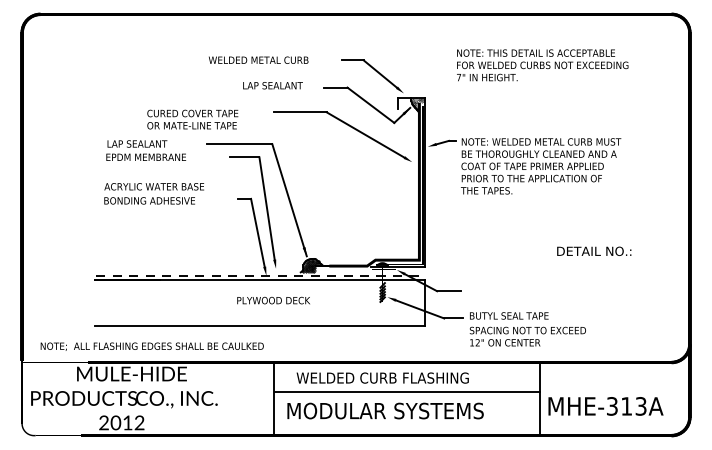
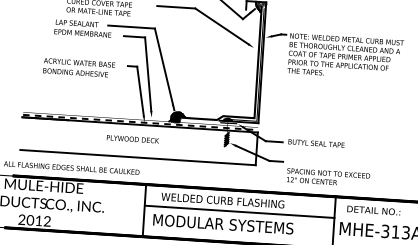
text: (146, 150) -> (83, 28), moved
text: (153, 193) -> (78, 67), moved
text: (594, 250) -> (374, 209), moved
text: (273, 300) -> (132, 139), moved
text: (509, 315) -> (316, 143), moved

